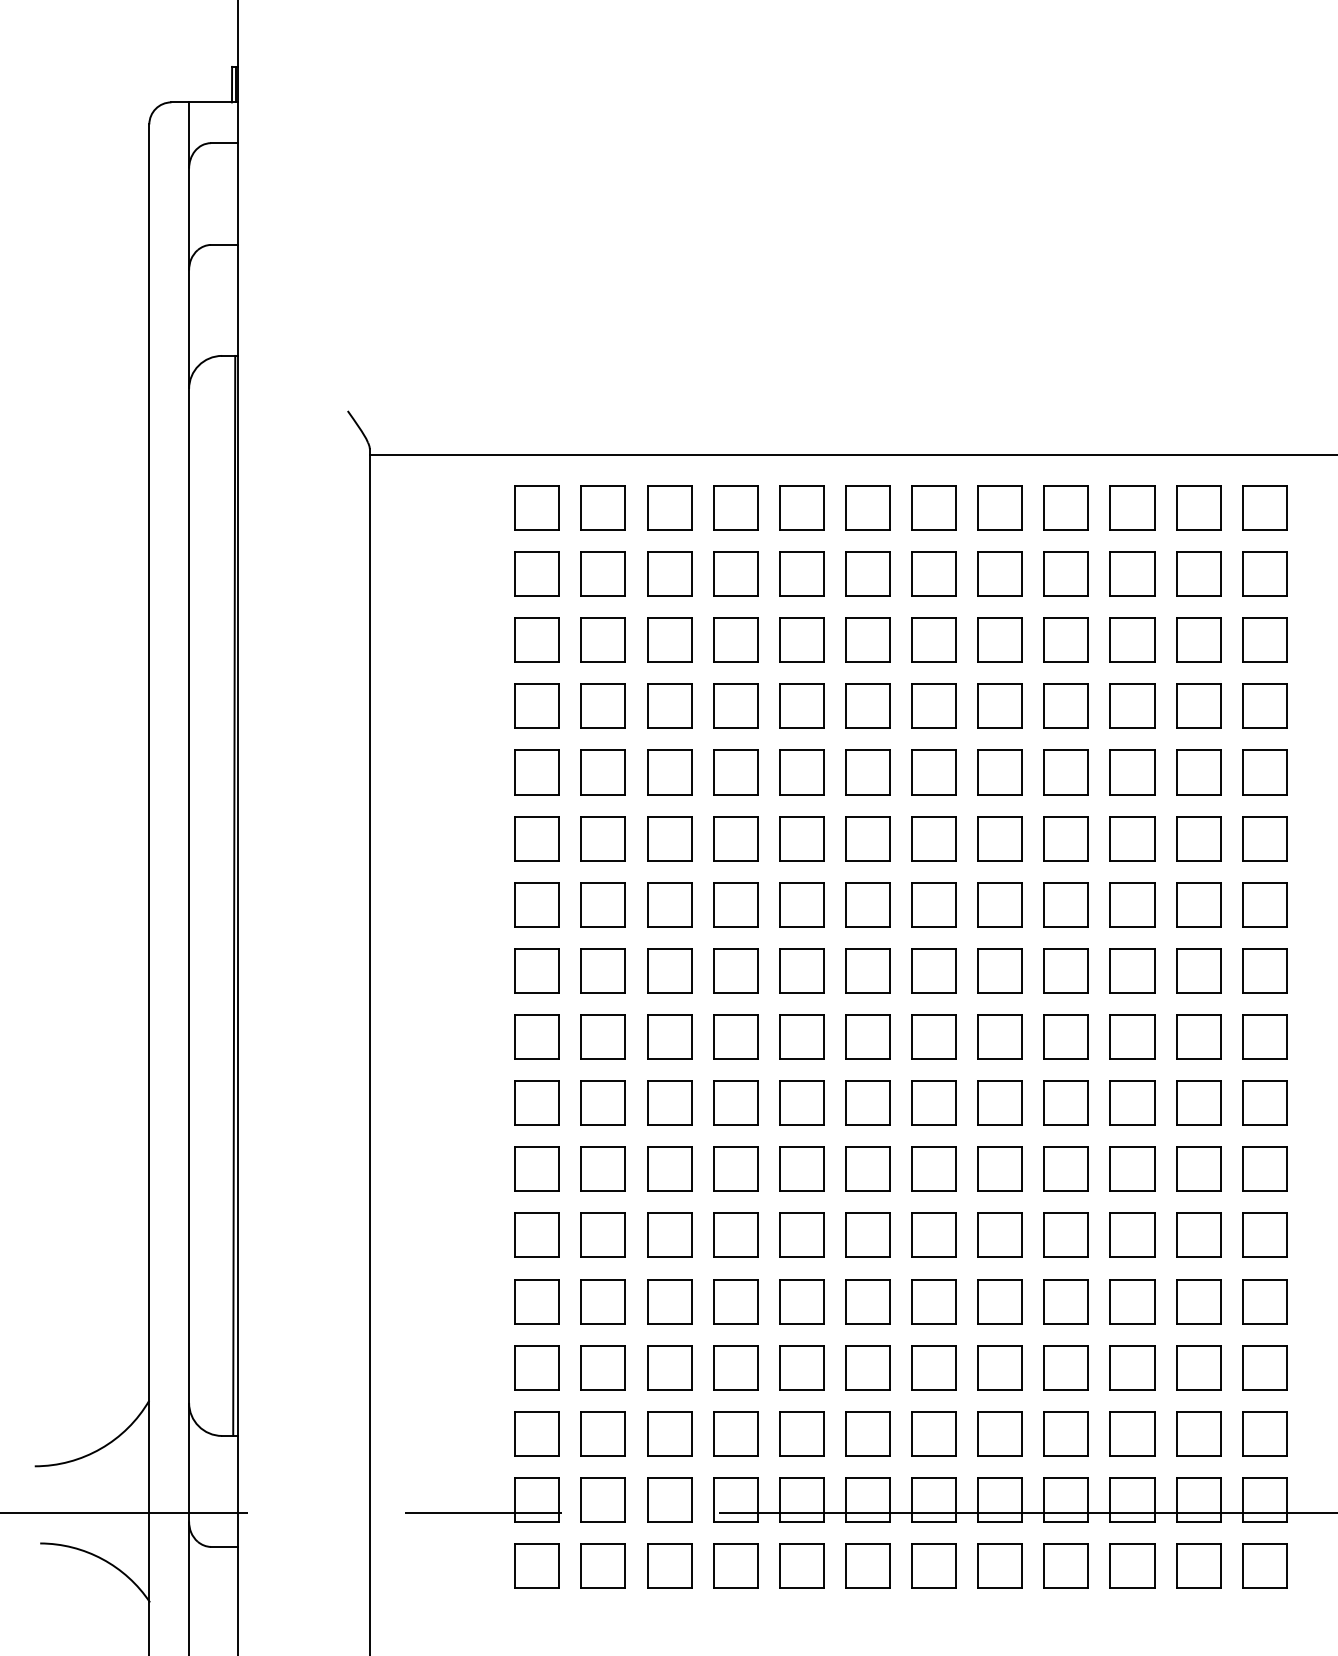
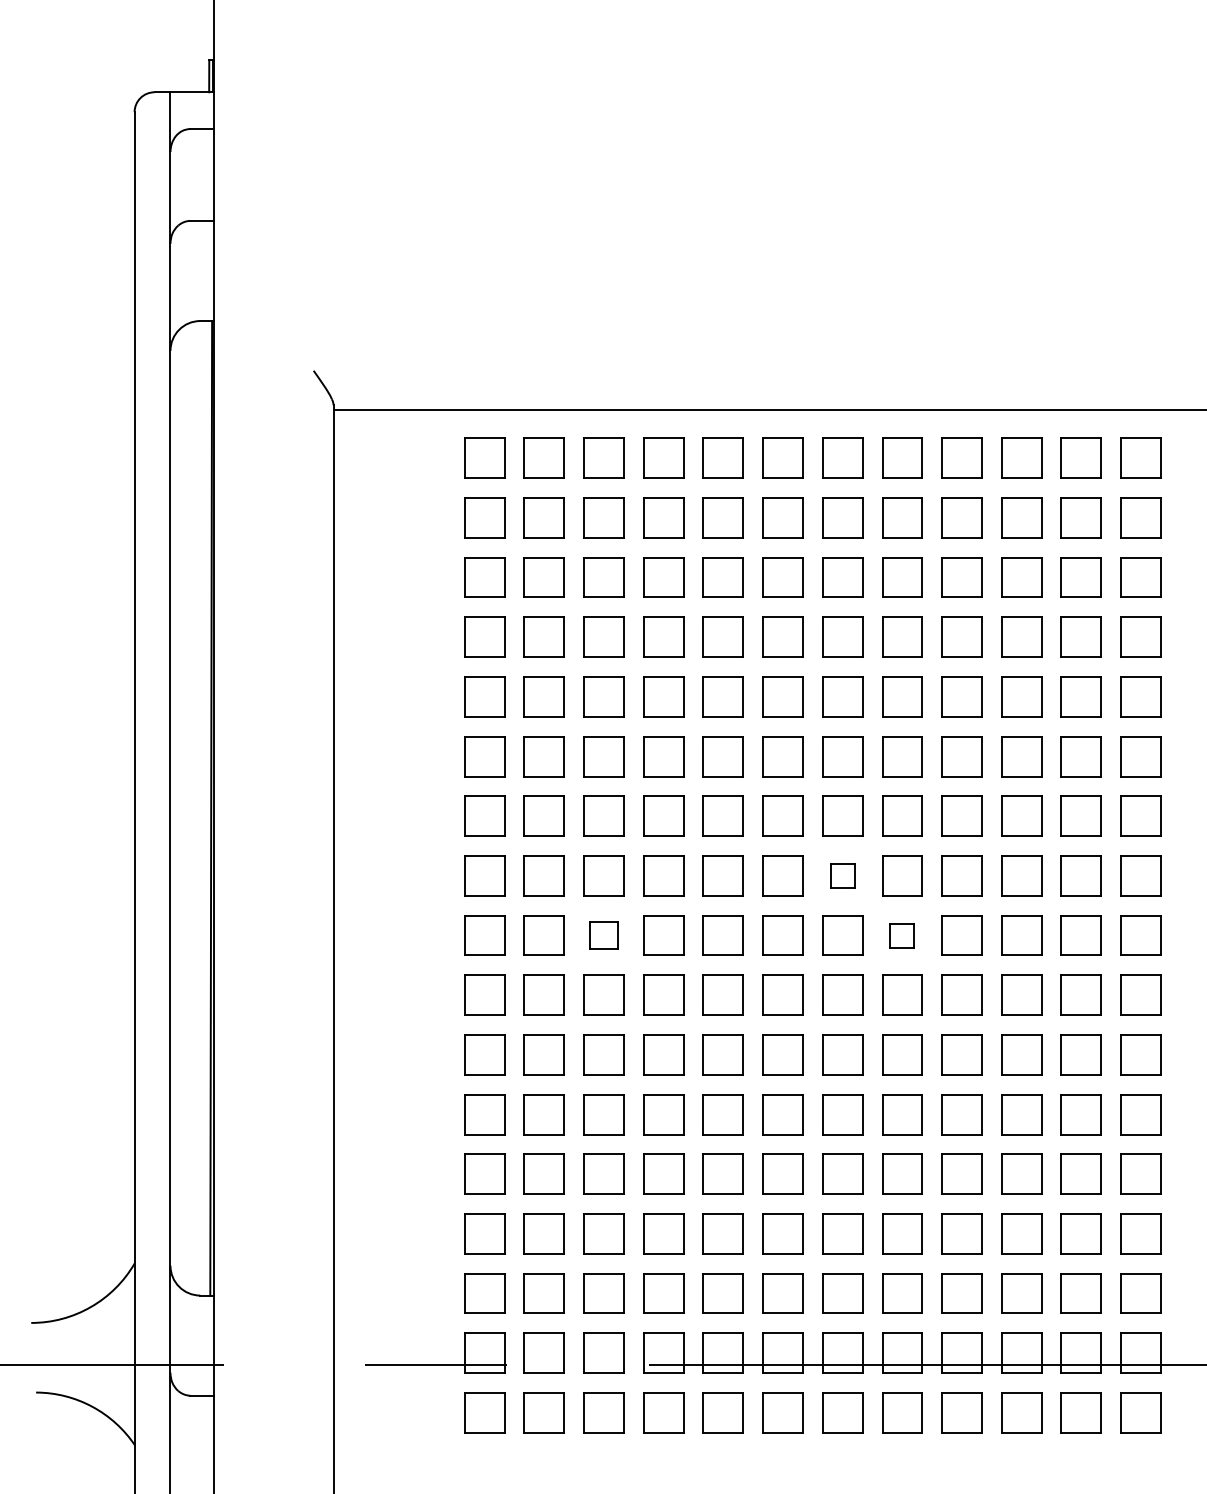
part: (933, 970) -> (842, 875), size x0.6
part: (669, 1036) -> (603, 935), size x0.7
part: (999, 1036) -> (901, 935), size x0.6

